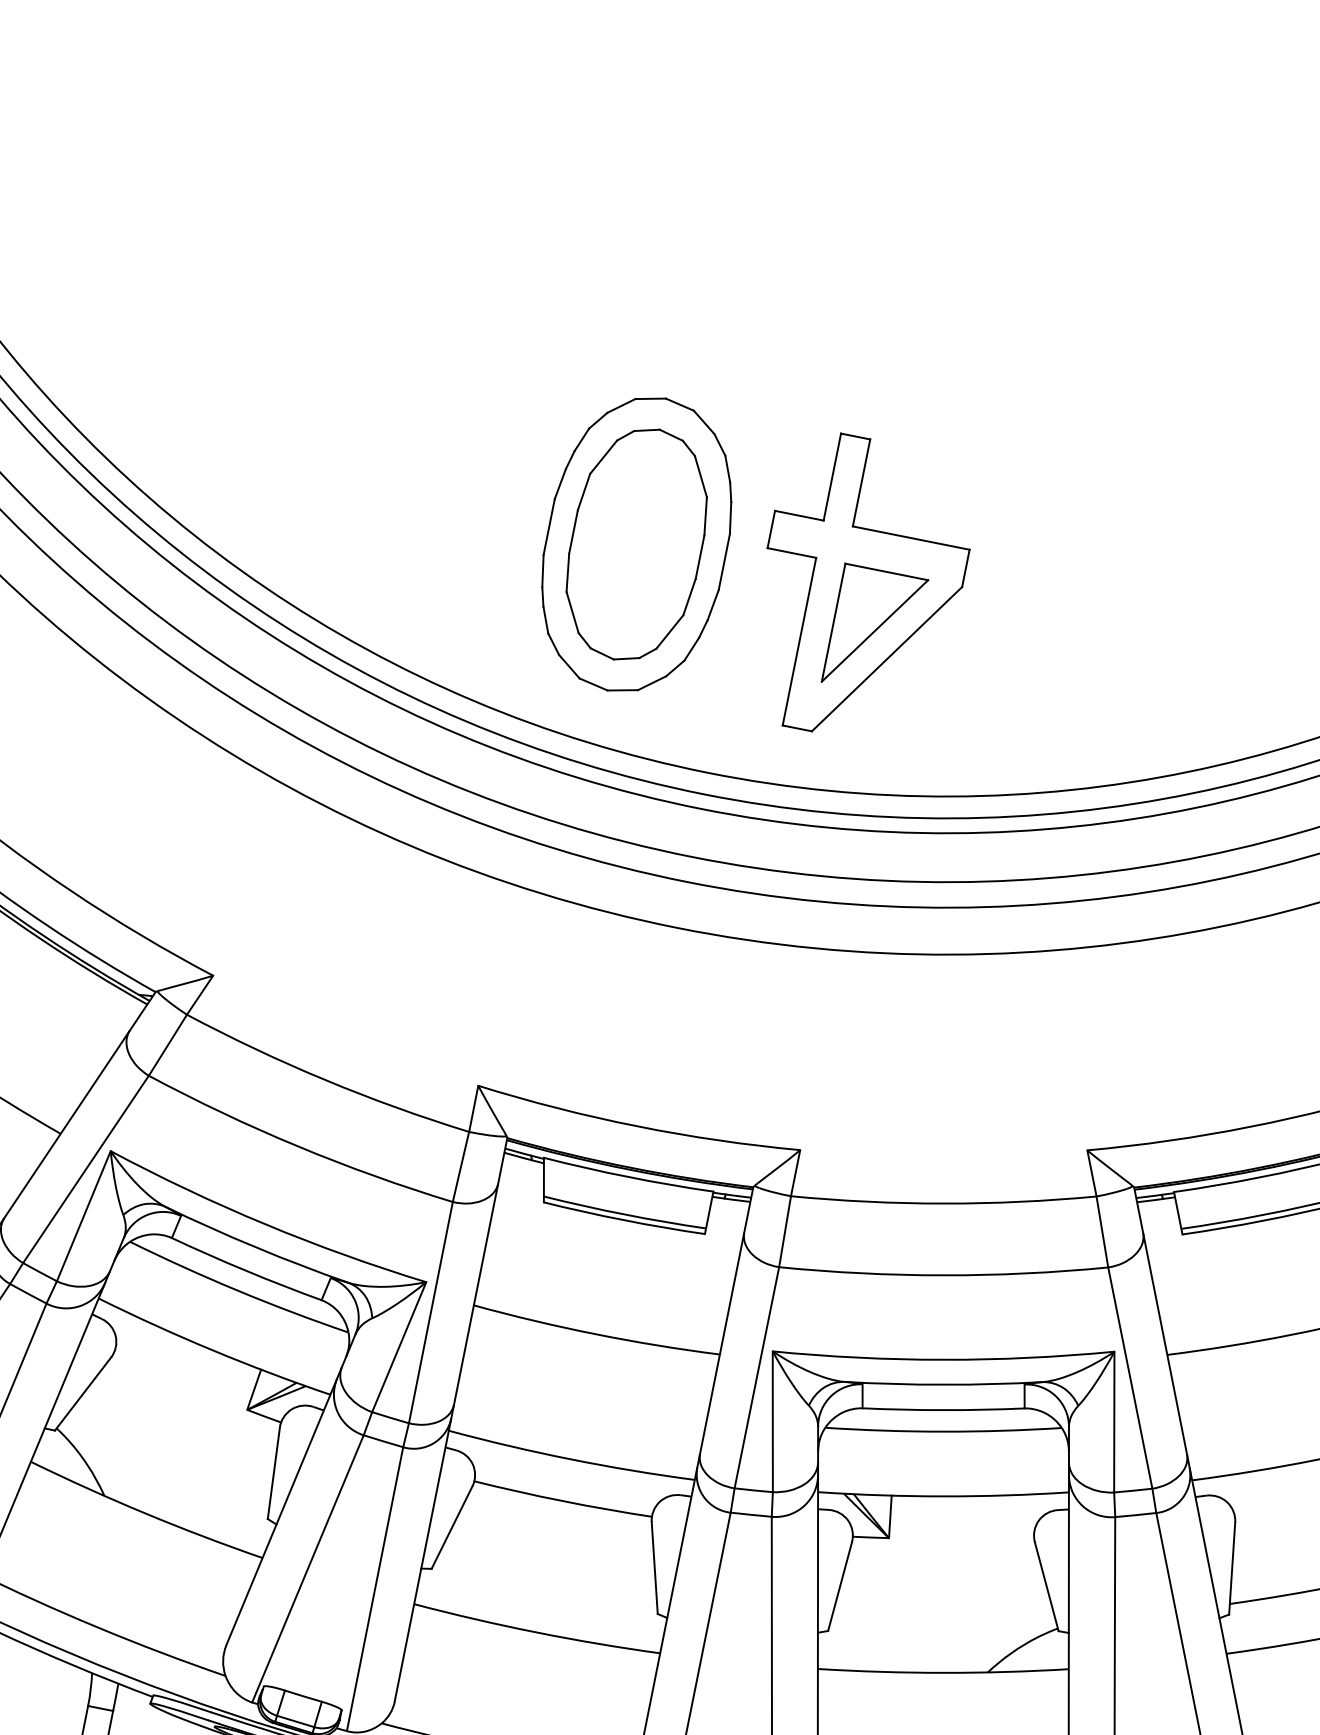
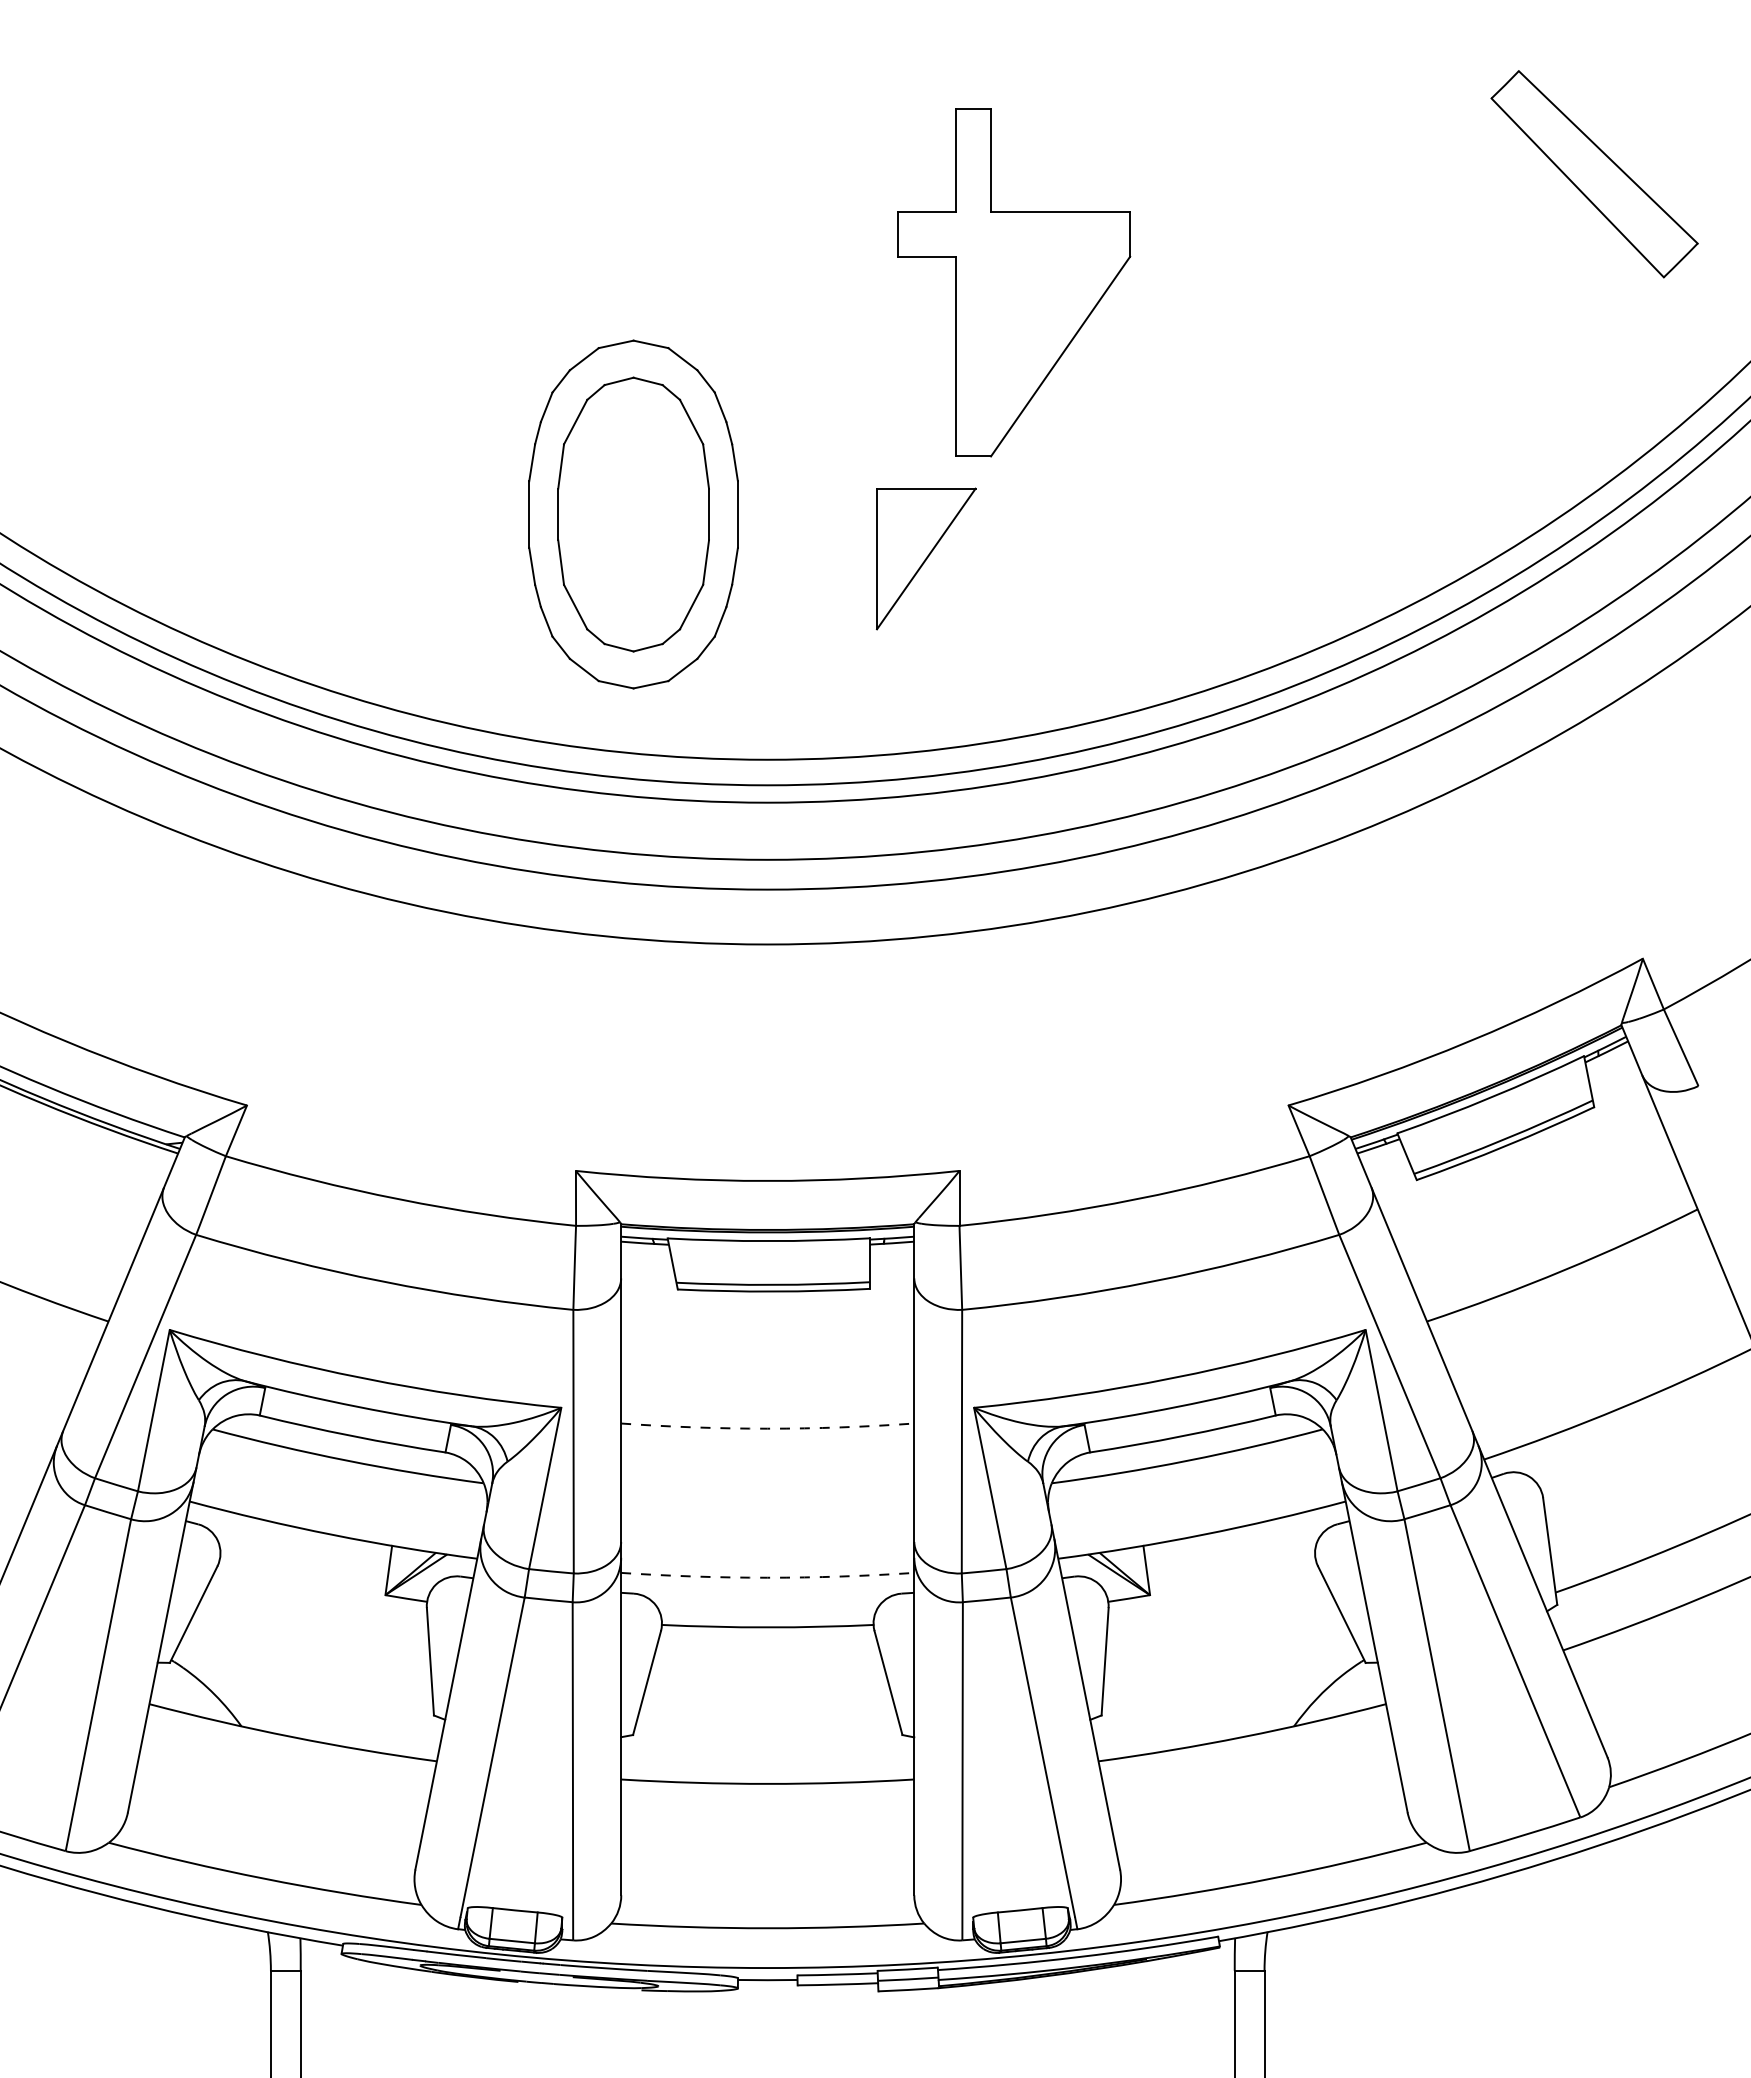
part: (860, 589) -> (1014, 282), moved
arc: (595, 1334) -> (767, 1428), solid -> dashed
arc: (570, 1459) -> (767, 1577), solid -> dashed

